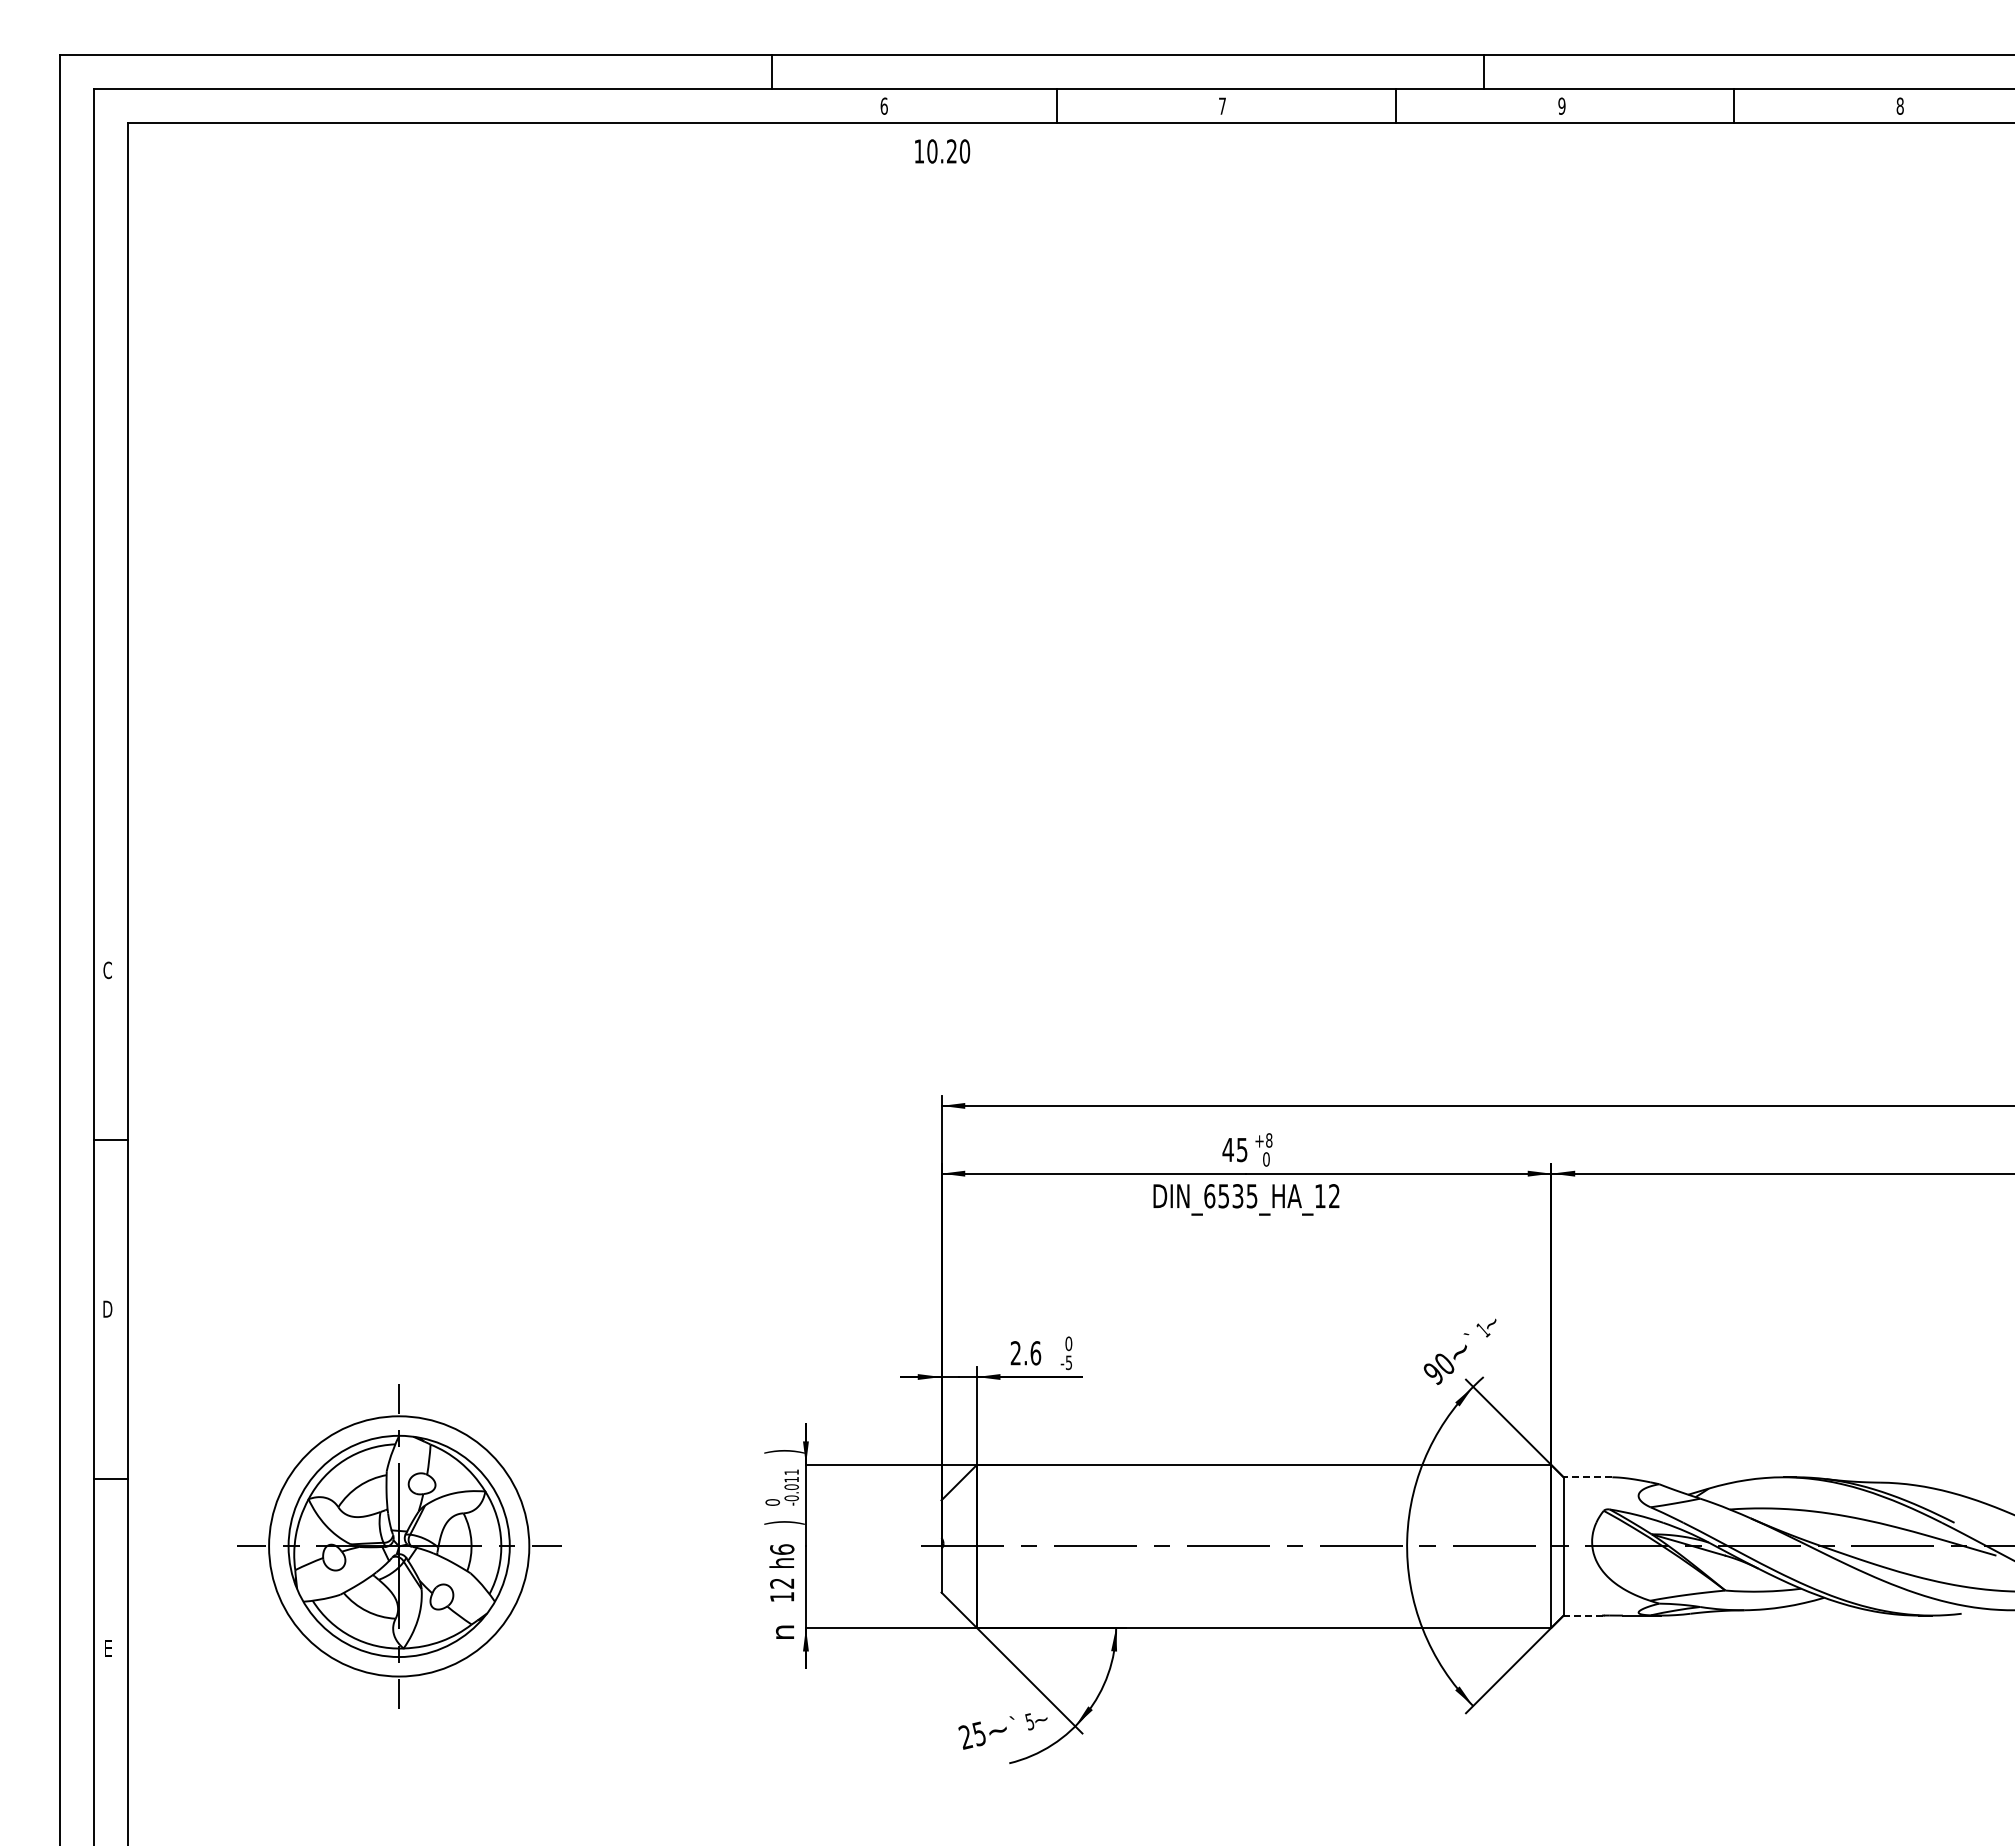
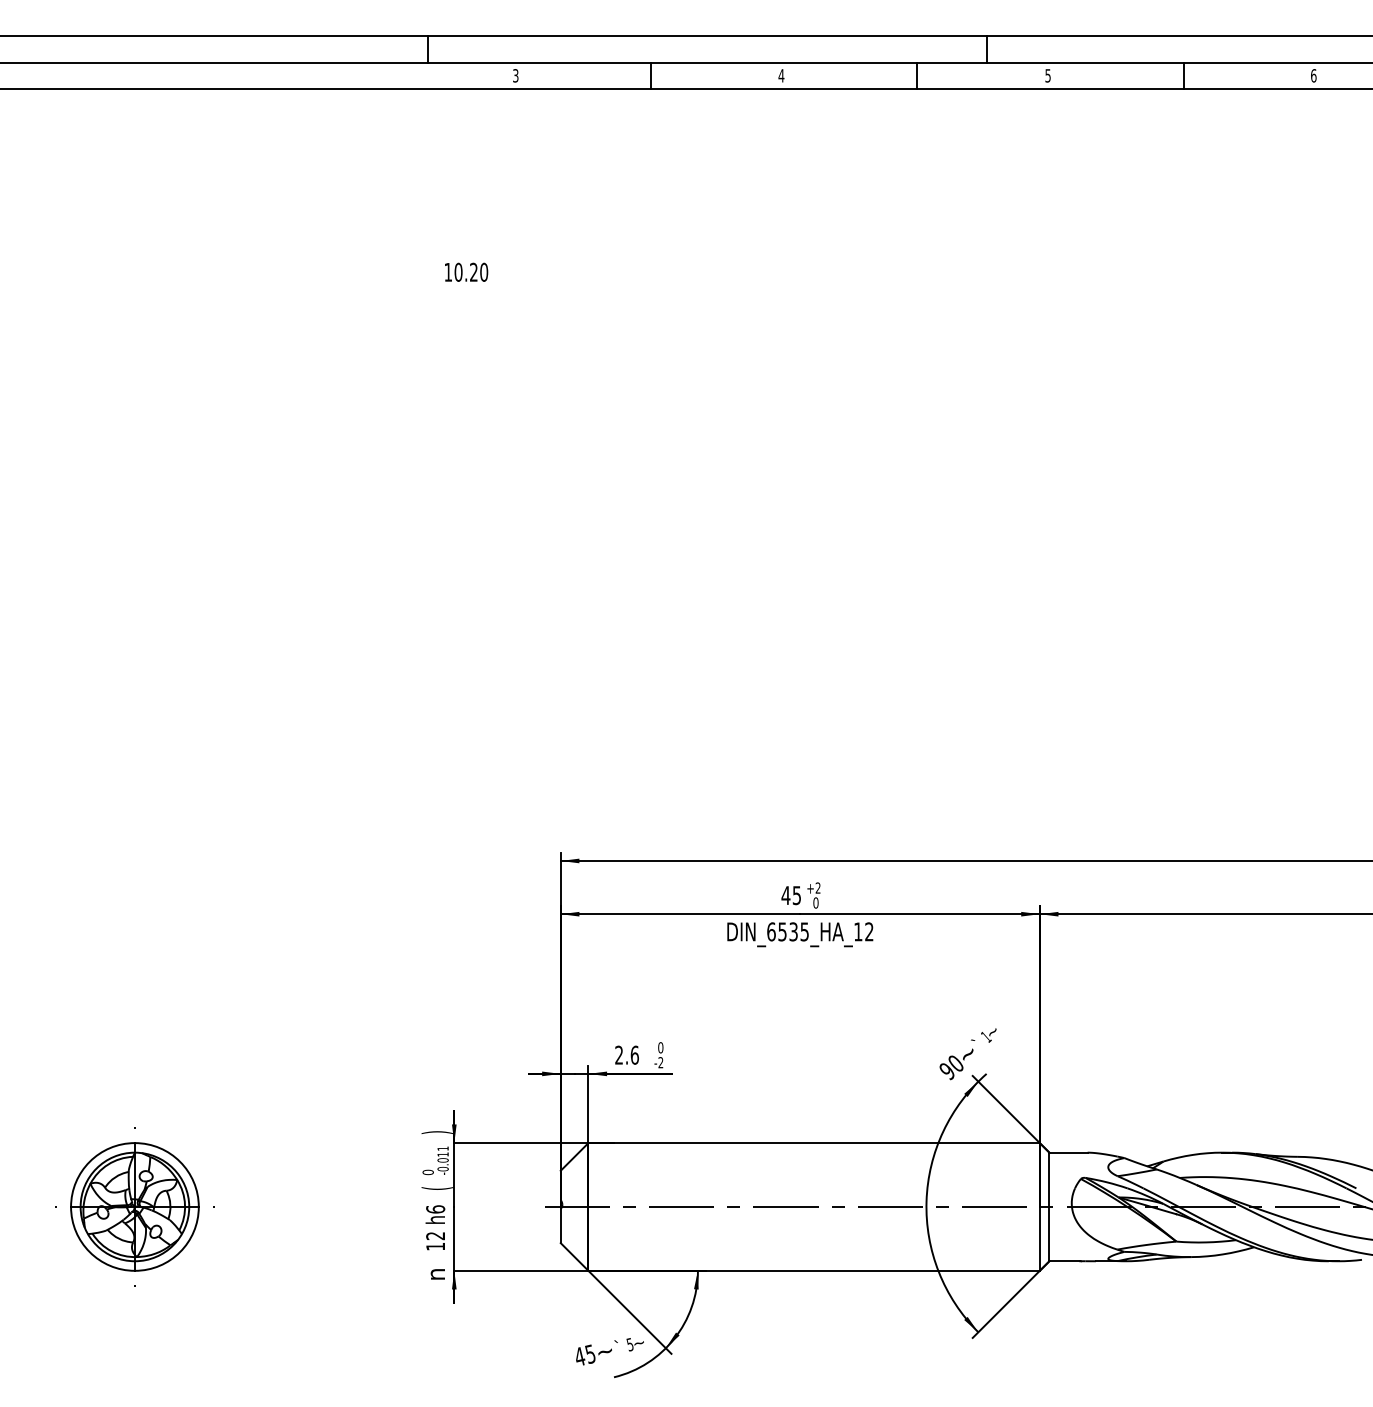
text: (883, 105) -> (515, 75), 6 -> 3
text: (1222, 105) -> (781, 75), 7 -> 4
text: (1561, 105) -> (1047, 75), 9 -> 5
text: (1899, 105) -> (1313, 75), 8 -> 6
text: (942, 151) -> (466, 272), moved
text: (1269, 1140) -> (818, 888), +8 -> +2
text: (1068, 1362) -> (660, 1062), -5 -> -2
line: (1587, 1477) -> (1068, 1152), dashed -> solid
text: (784, 1522) -> (437, 1188), ) -> (
part: (399, 1546) -> (135, 1207), size x0.62
line: (1583, 1615) -> (1064, 1261), dashed -> solid
text: (965, 1737) -> (579, 1357), 25 -> 45

